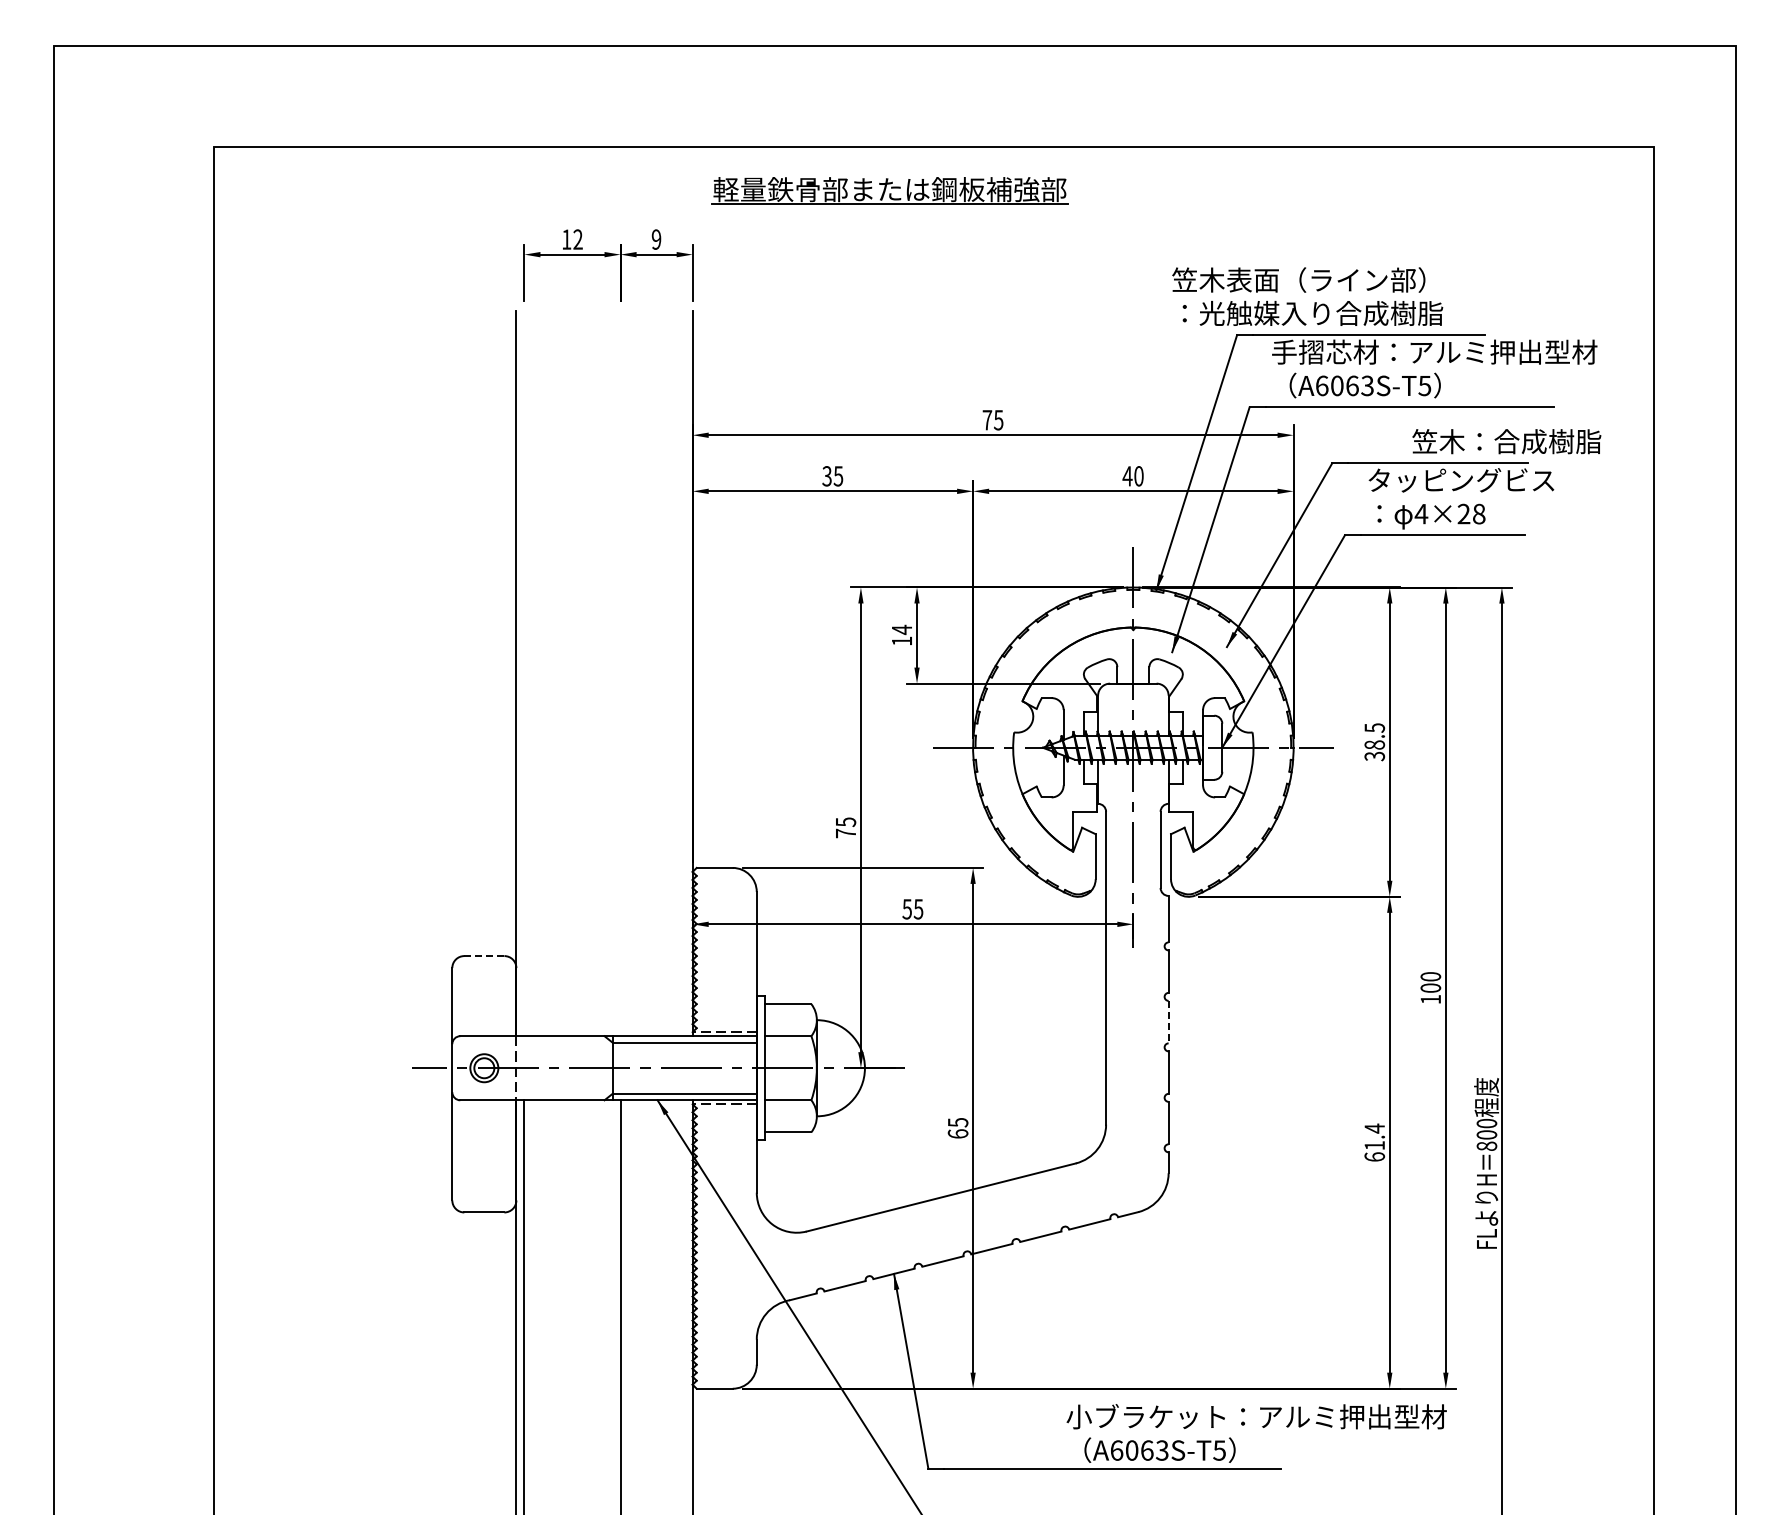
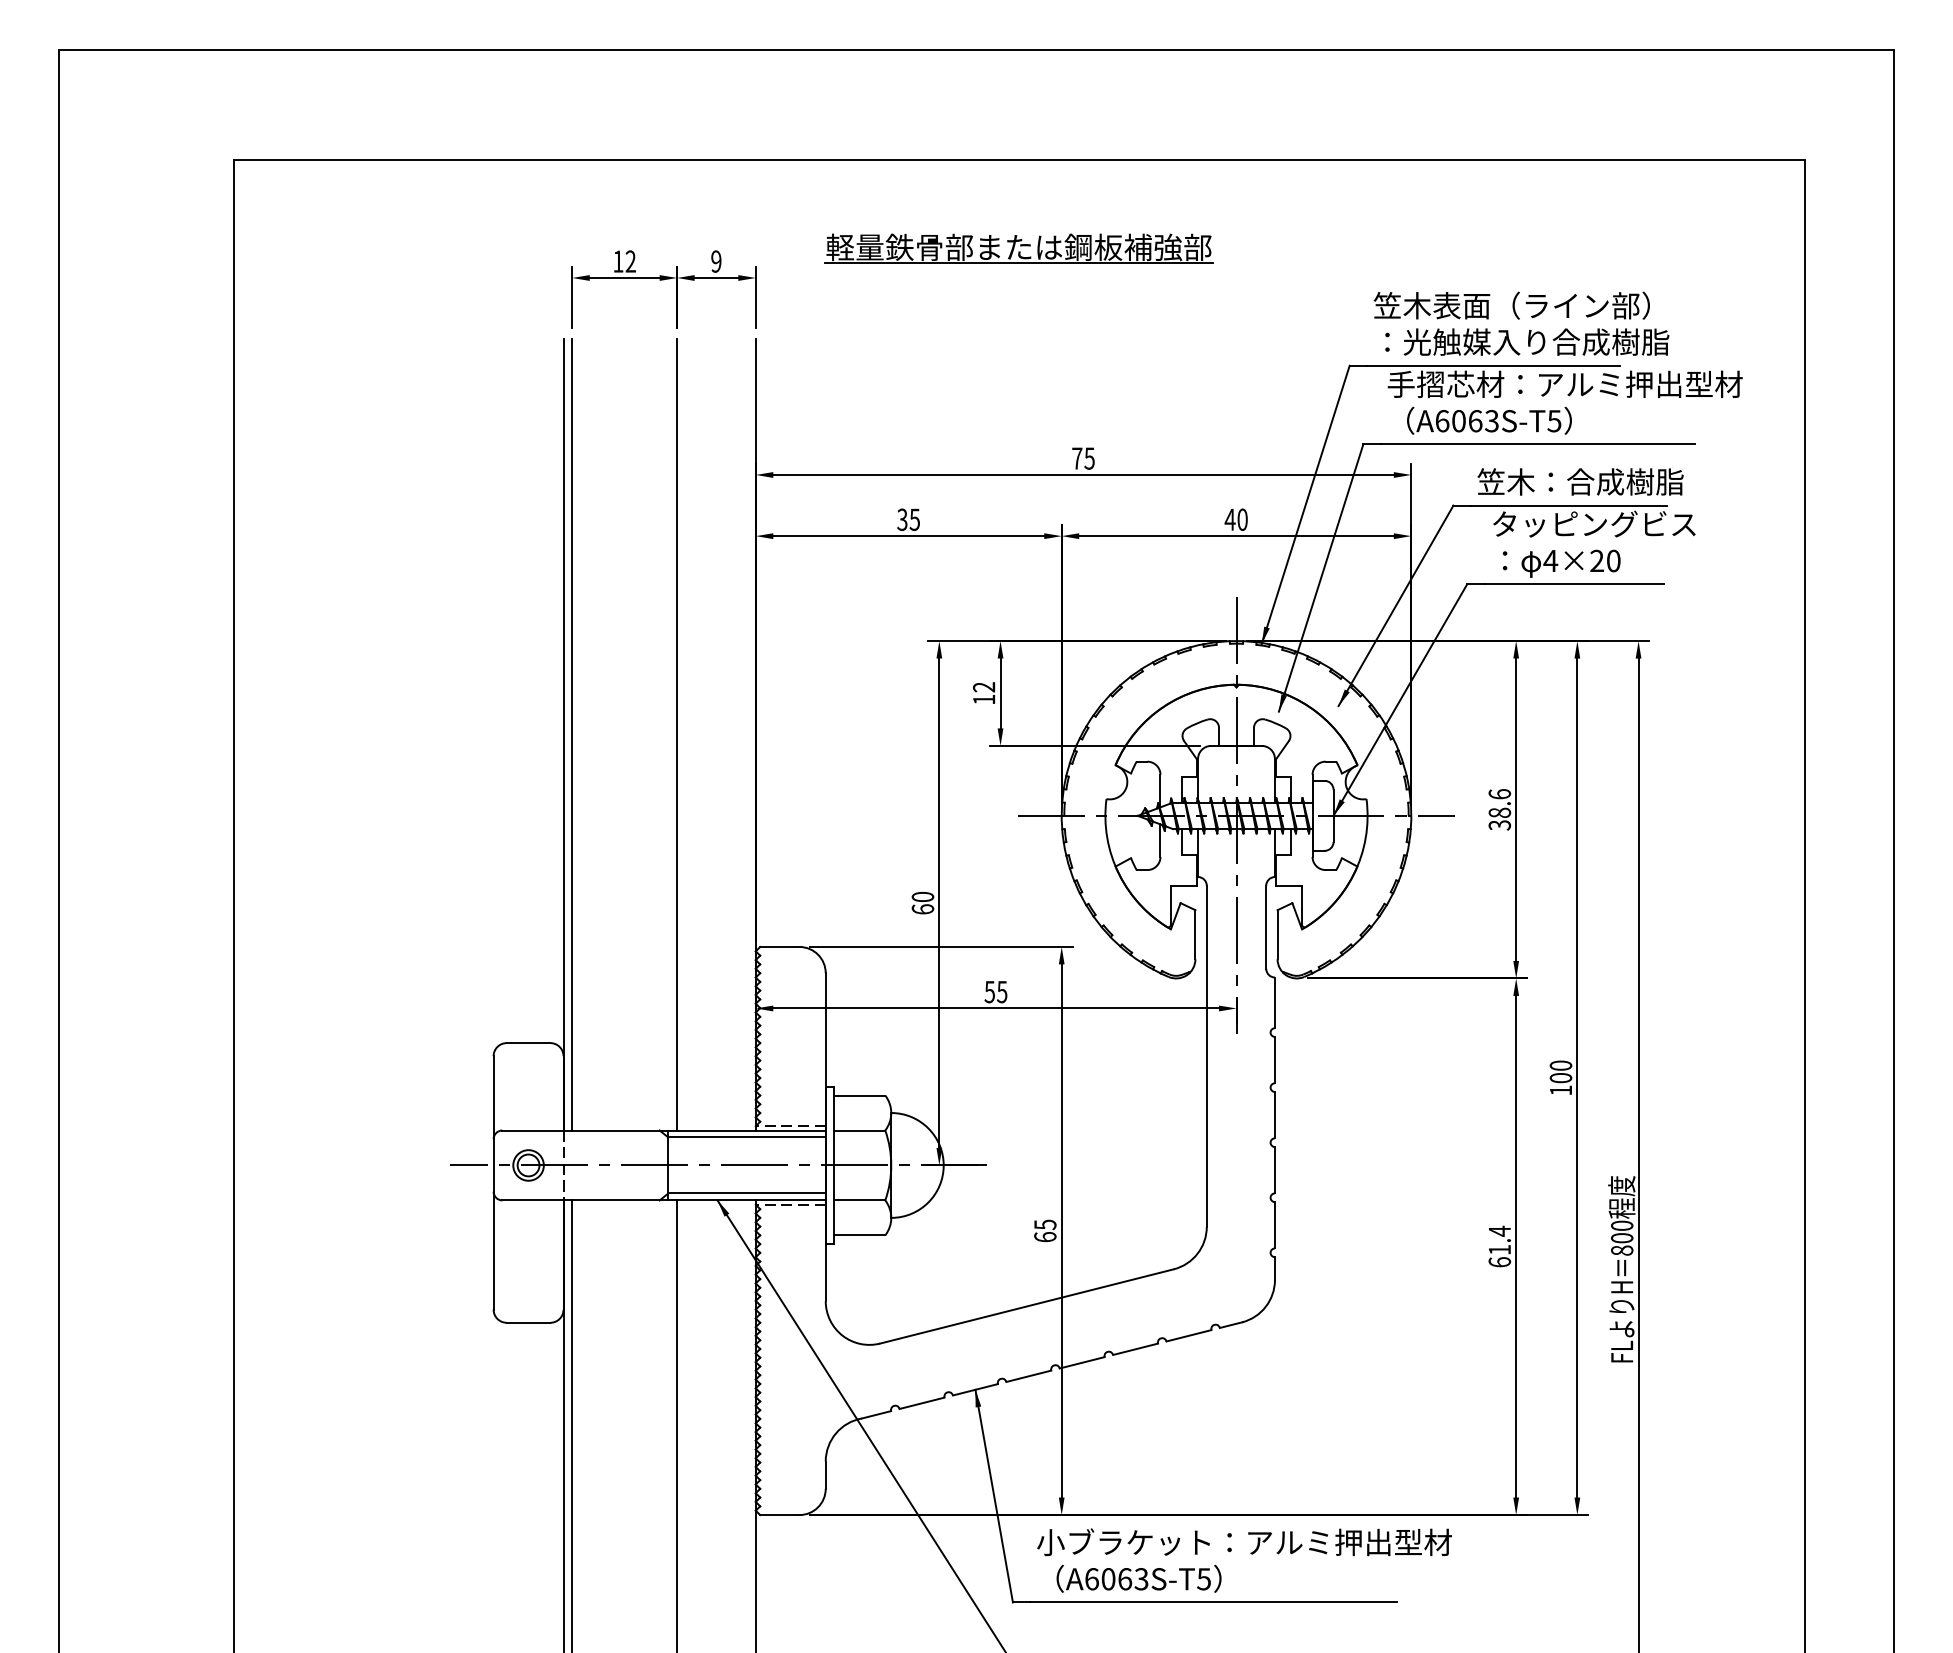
part: (889, 190) -> (1018, 248), moved
text: (1307, 296) -> (1521, 323), moved
text: (1506, 441) -> (1580, 481), moved
text: (1479, 514) -> (1614, 561), 4×28 -> 4×20
text: (901, 629) -> (983, 686), 14 -> 12
line: (524, 673) -> (572, 734), added
line: (620, 673) -> (677, 734), added
text: (1374, 727) -> (1499, 793), 38.5 -> 38.6
text: (845, 827) -> (922, 902), 75 -> 60
line: (483, 956) -> (527, 1043), dashed -> solid
line: (1168, 1022) -> (1274, 1115), dashed -> solid
text: (1256, 1433) -> (1244, 1560), moved

